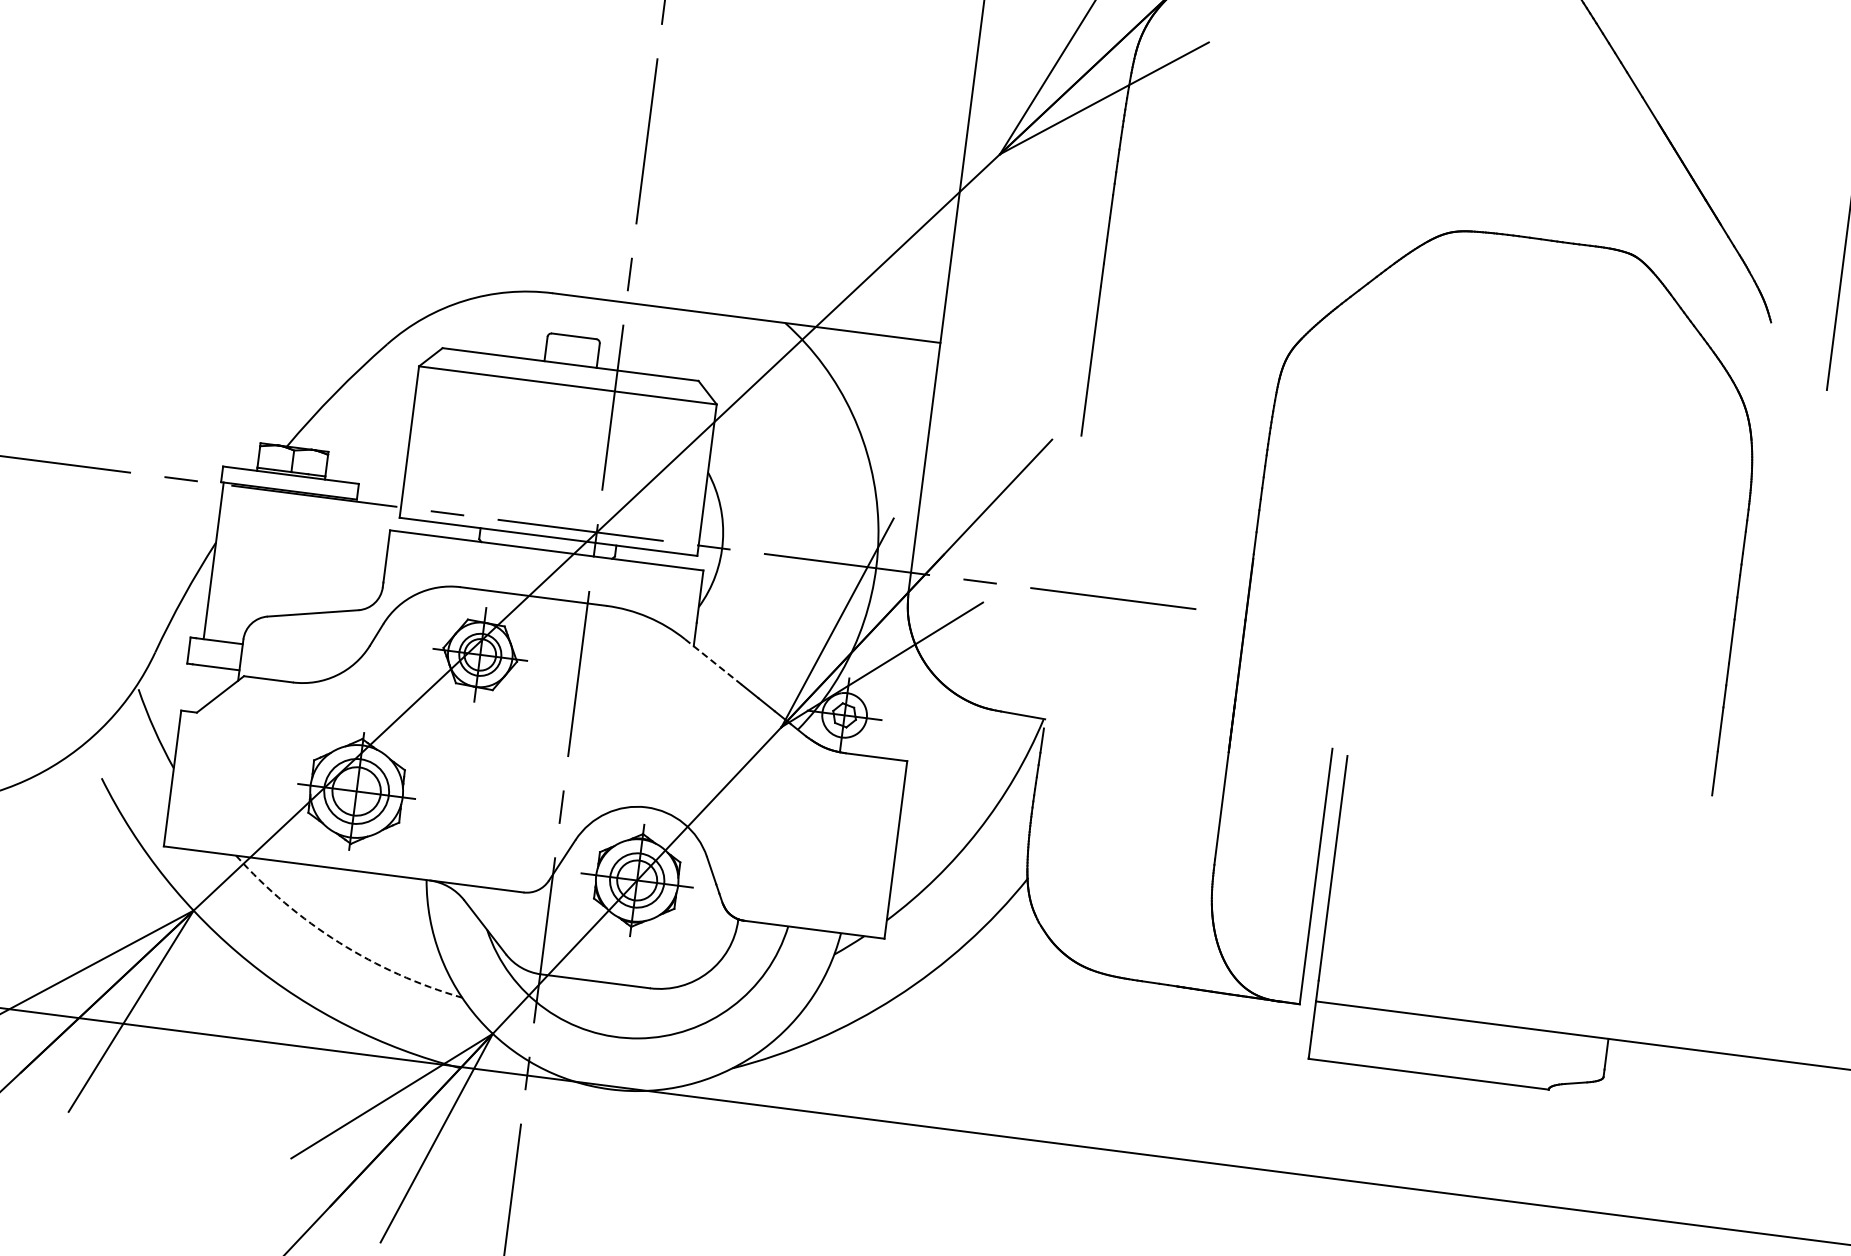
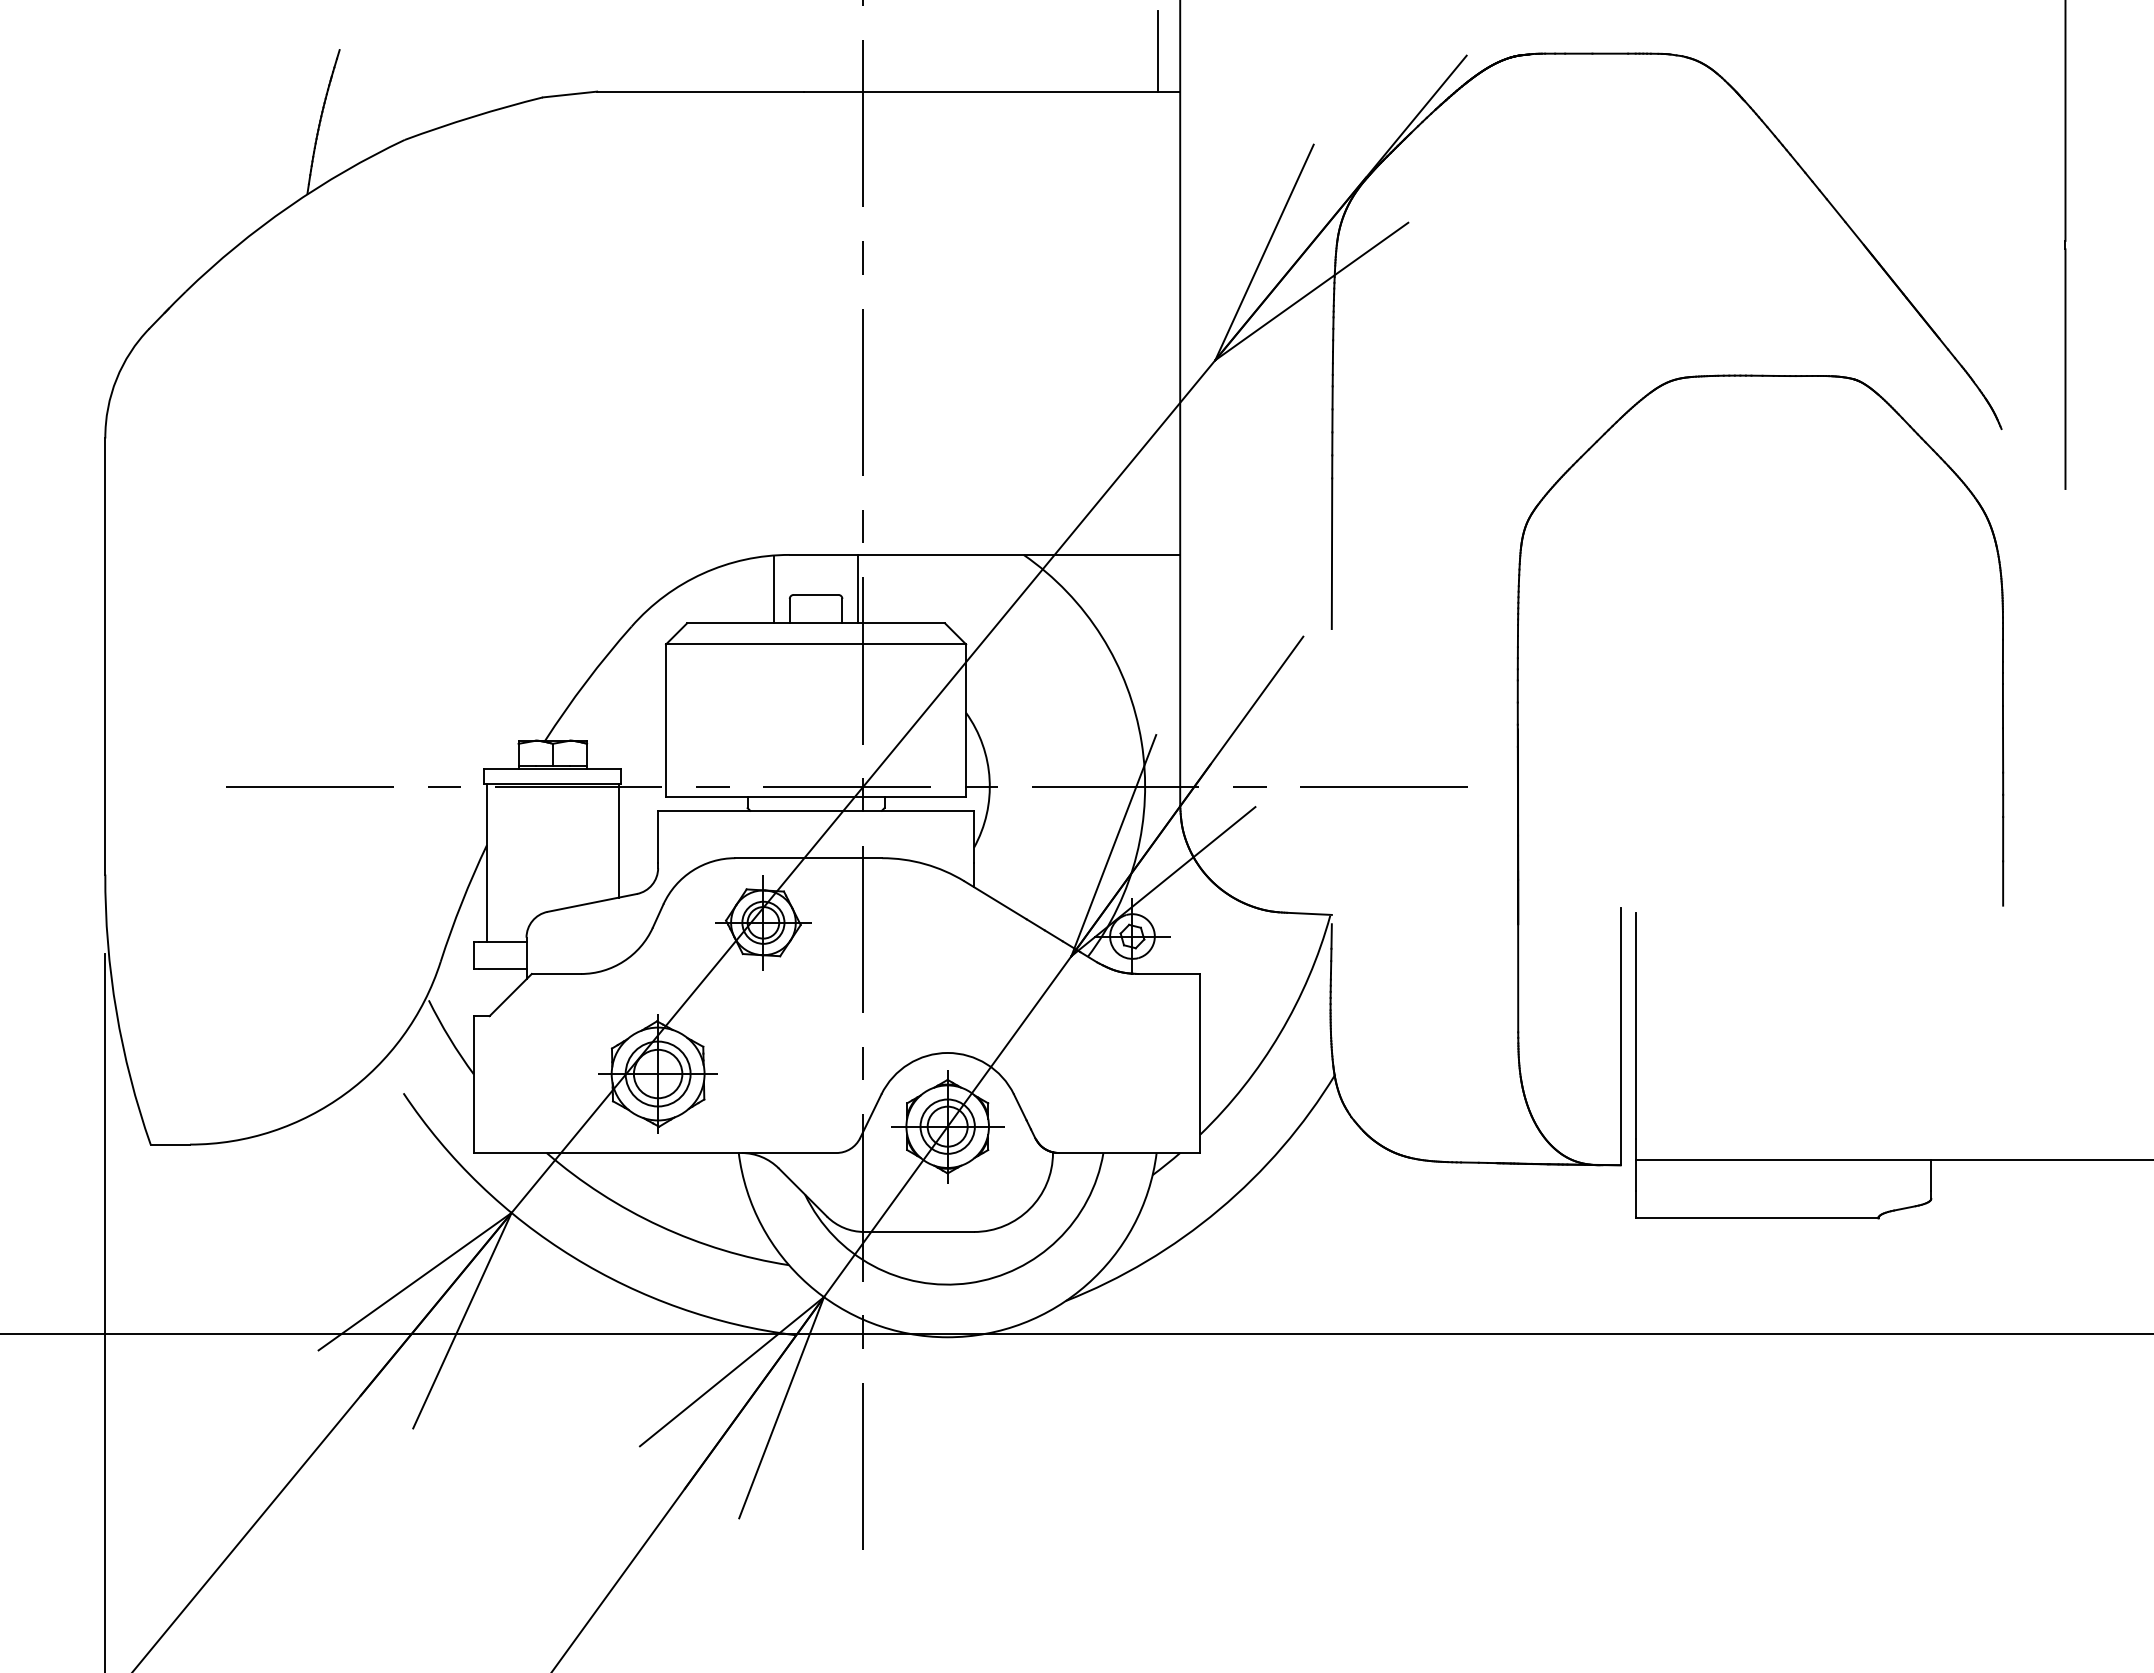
line: (532, 325) -> (773, 589), added
line: (617, 335) -> (858, 588), added
line: (347, 554) -> (618, 840), added
line: (713, 662) -> (995, 900), dashed -> solid
arc: (339, 943) -> (660, 1226), dashed -> solid

